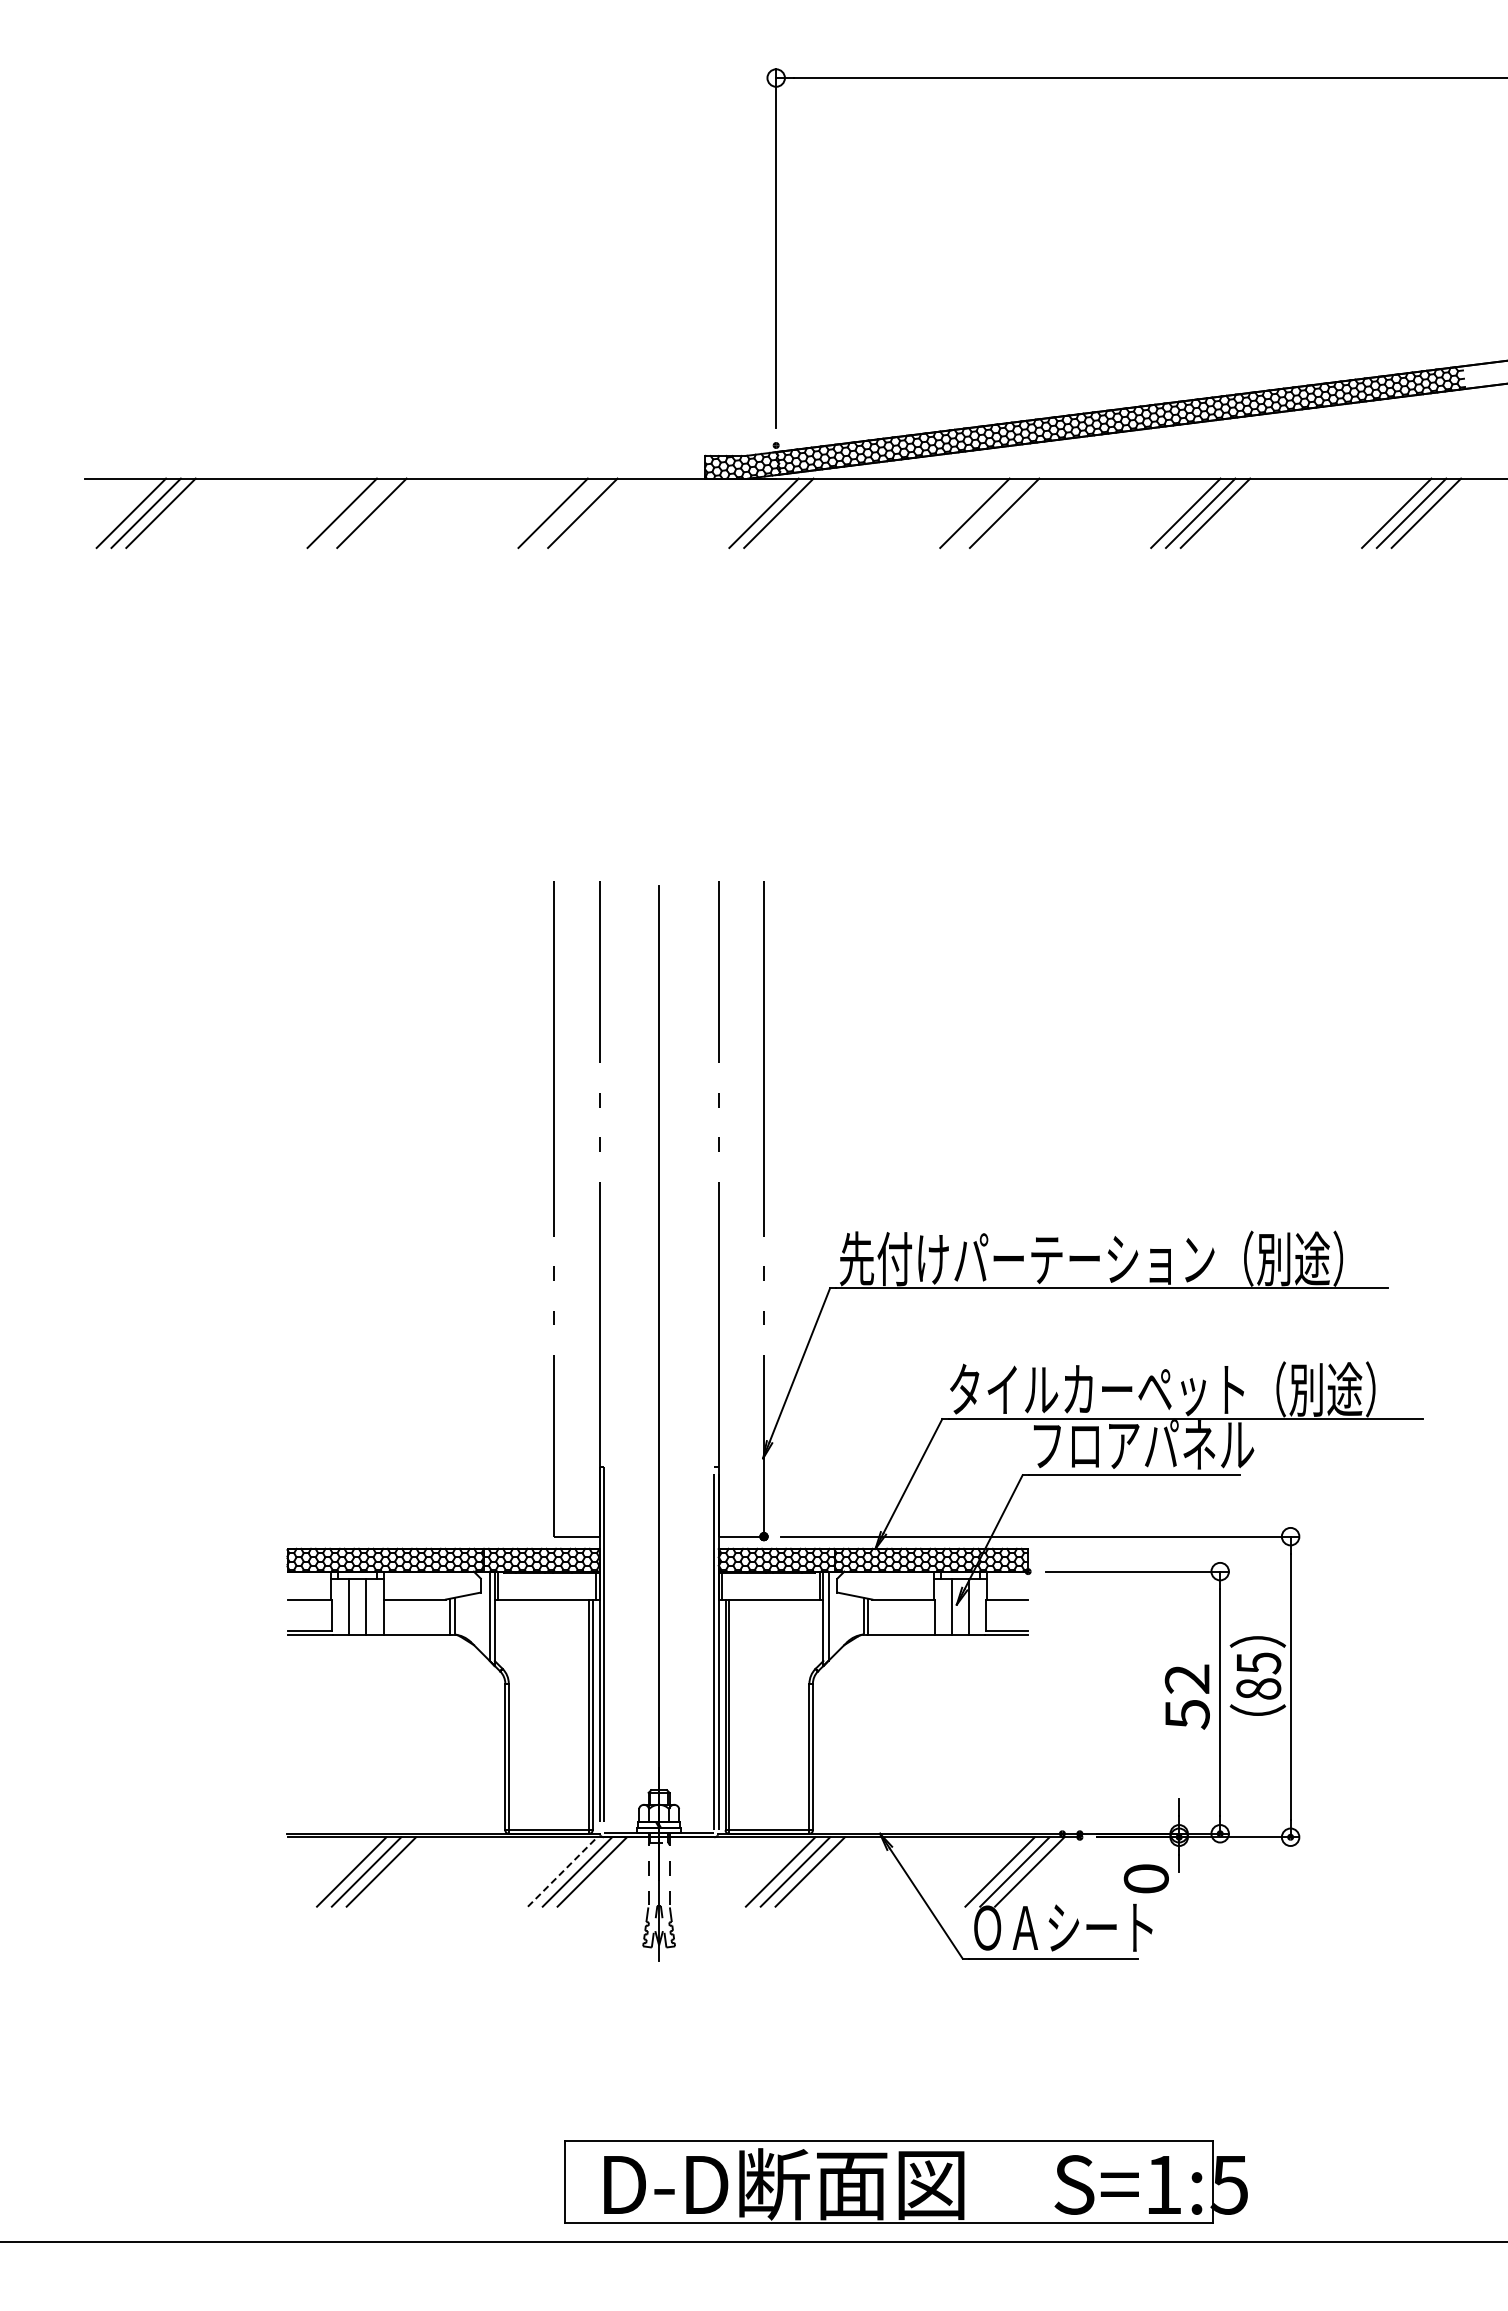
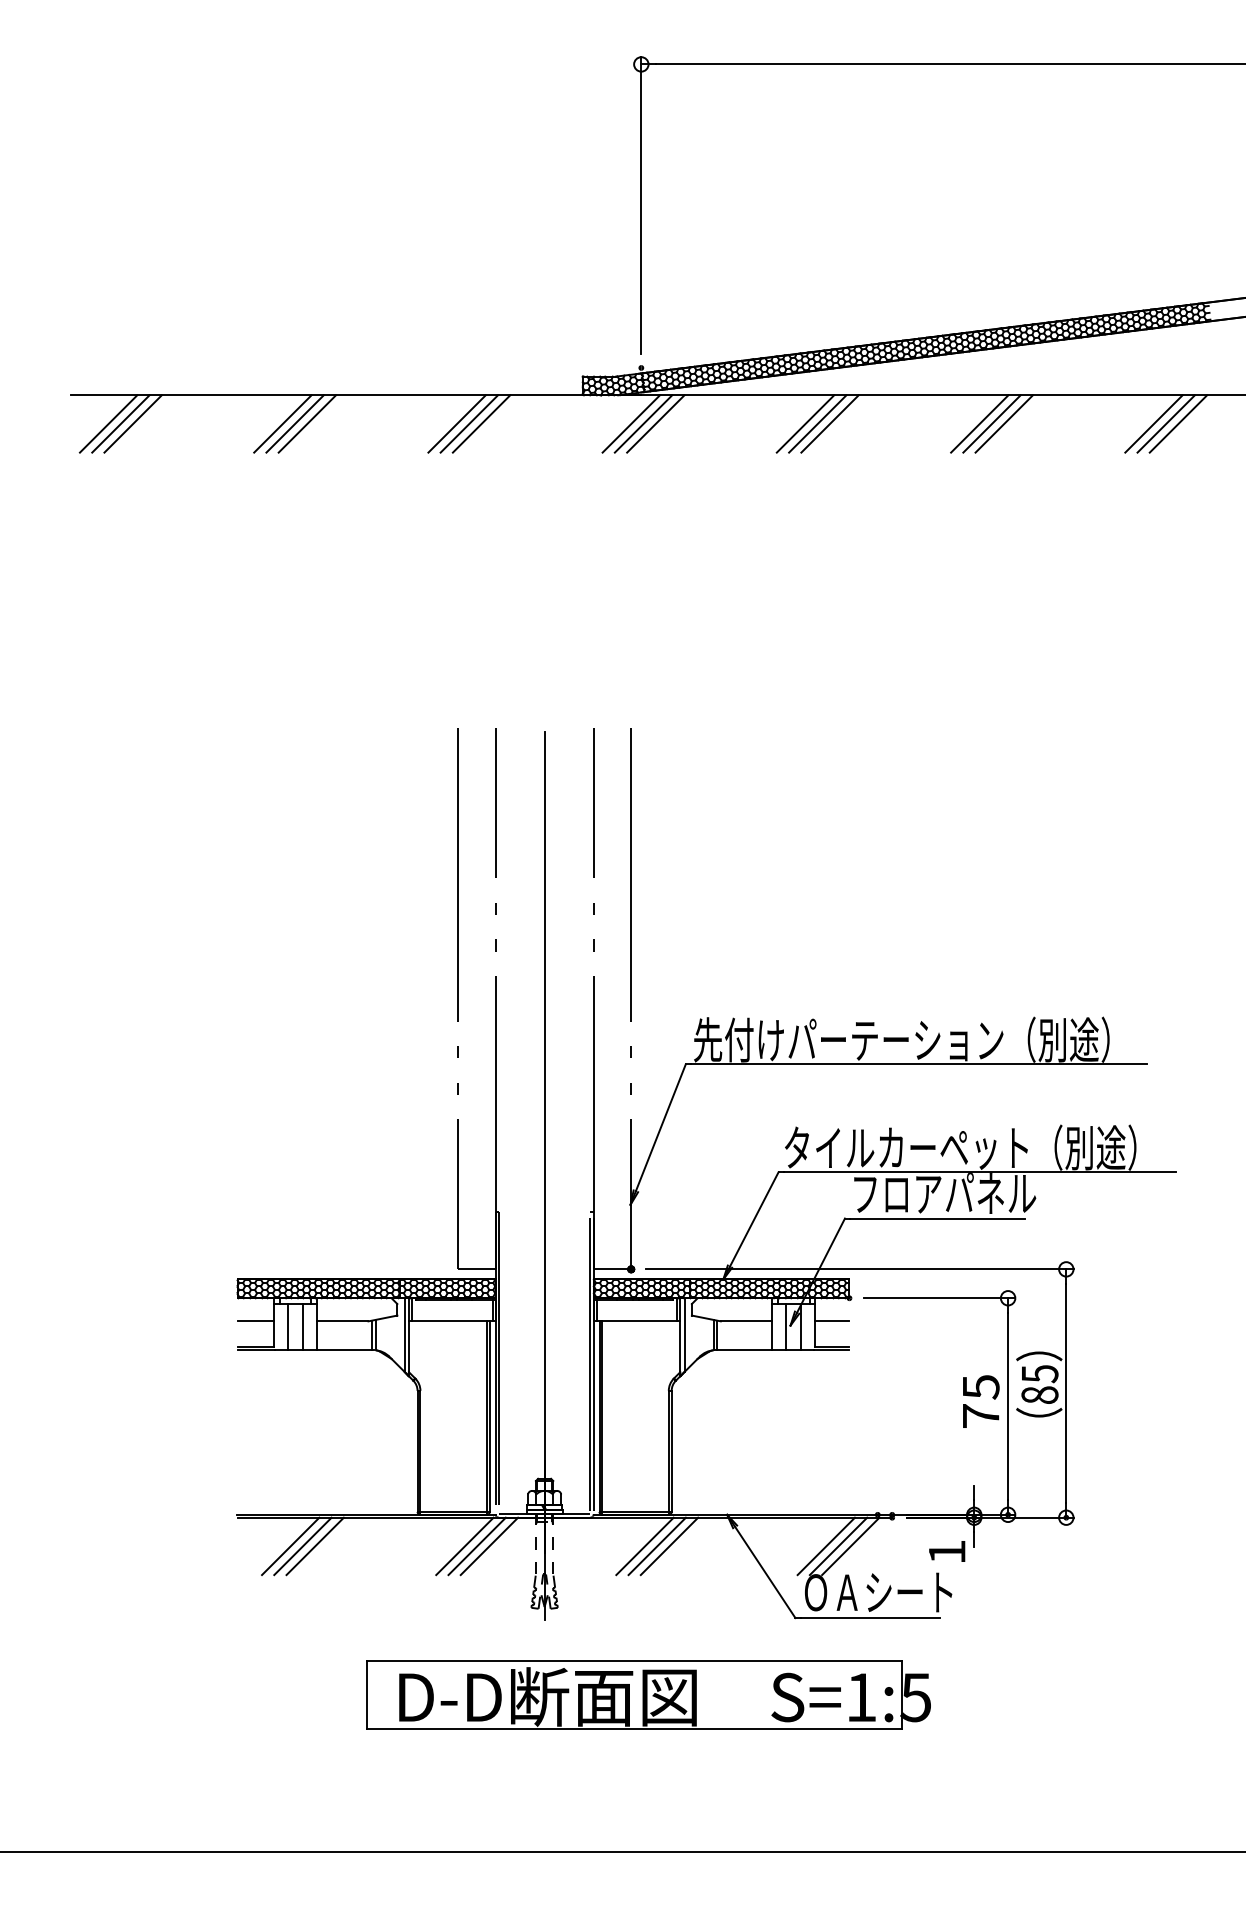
line: (356, 513) -> (294, 424), added
line: (567, 513) -> (468, 424), added
line: (793, 513) -> (655, 424), added
line: (989, 513) -> (817, 424), added
text: (1186, 1696) -> (980, 1401), 52 -> 75
line: (562, 1871) -> (464, 1545), dashed -> solid
text: (1145, 1878) -> (946, 1551), 0 -> 1
part: (905, 2181) -> (648, 1694), moved

